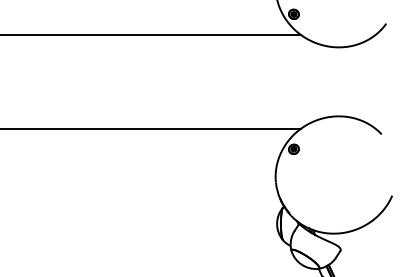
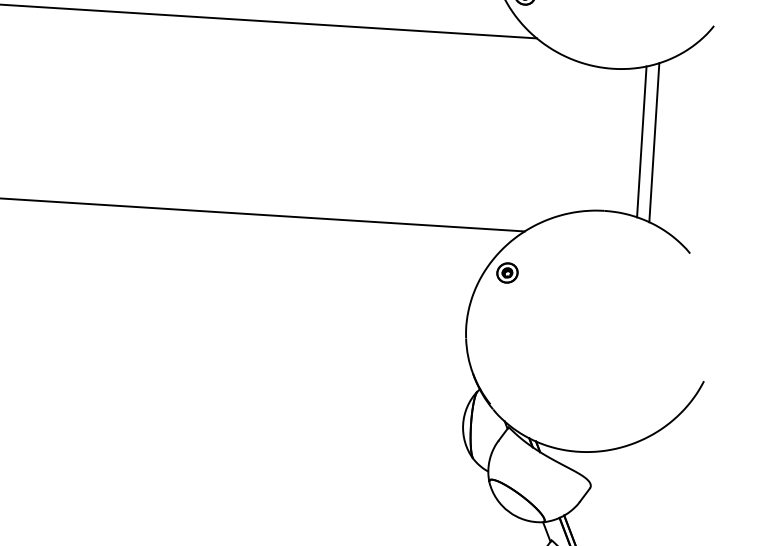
line: (354, 81) -> (641, 141), added
line: (360, 81) -> (653, 141), added

